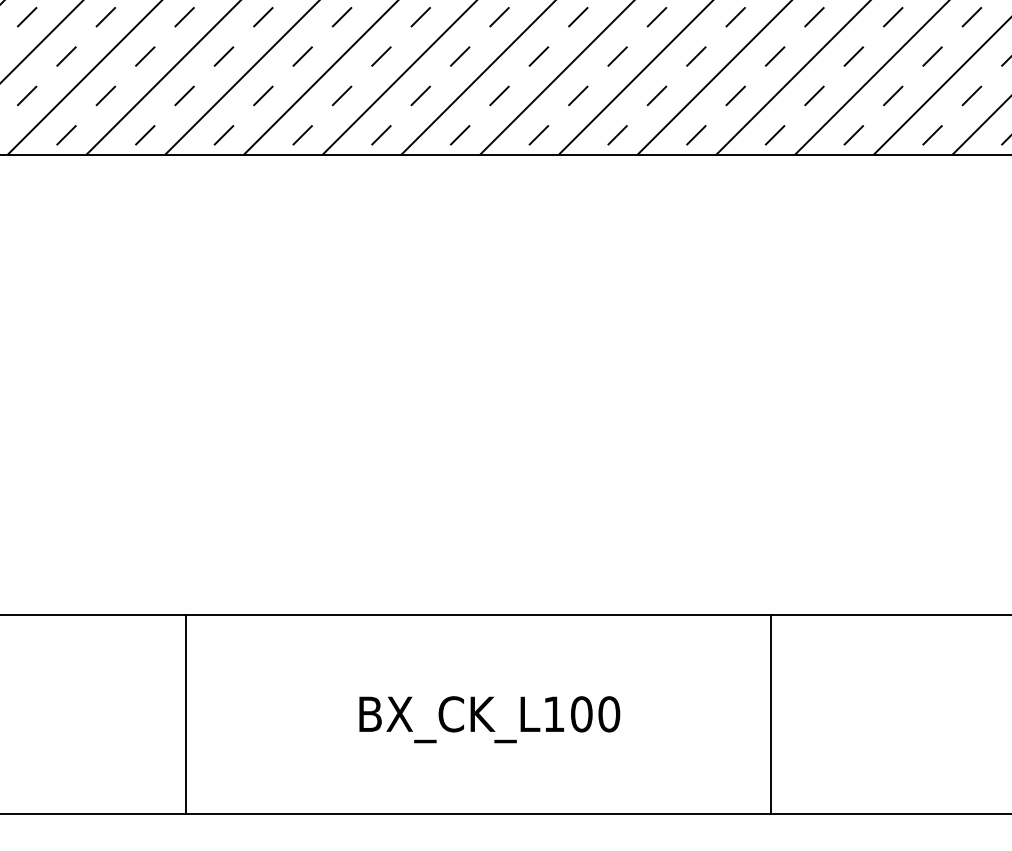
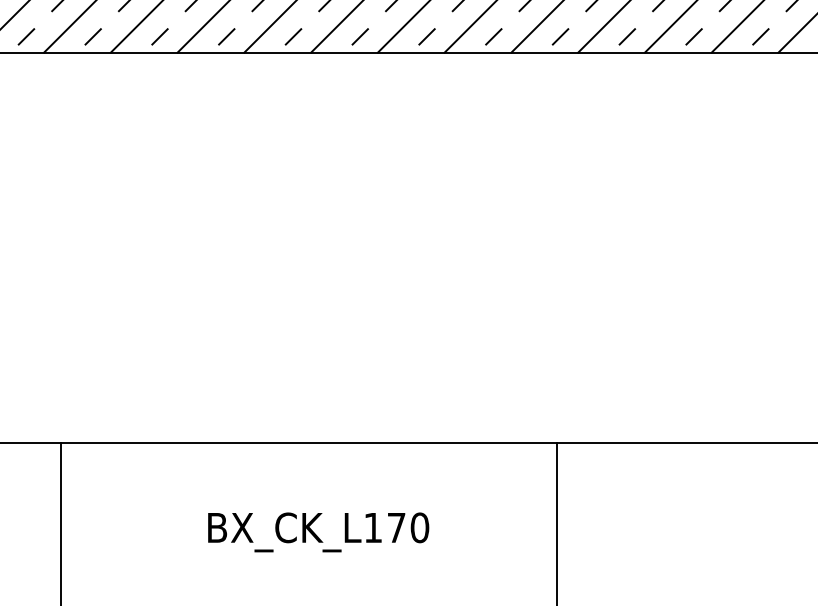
text: (581, 714) -> (396, 528), BX_CK_L100 -> BX_CK_L170

